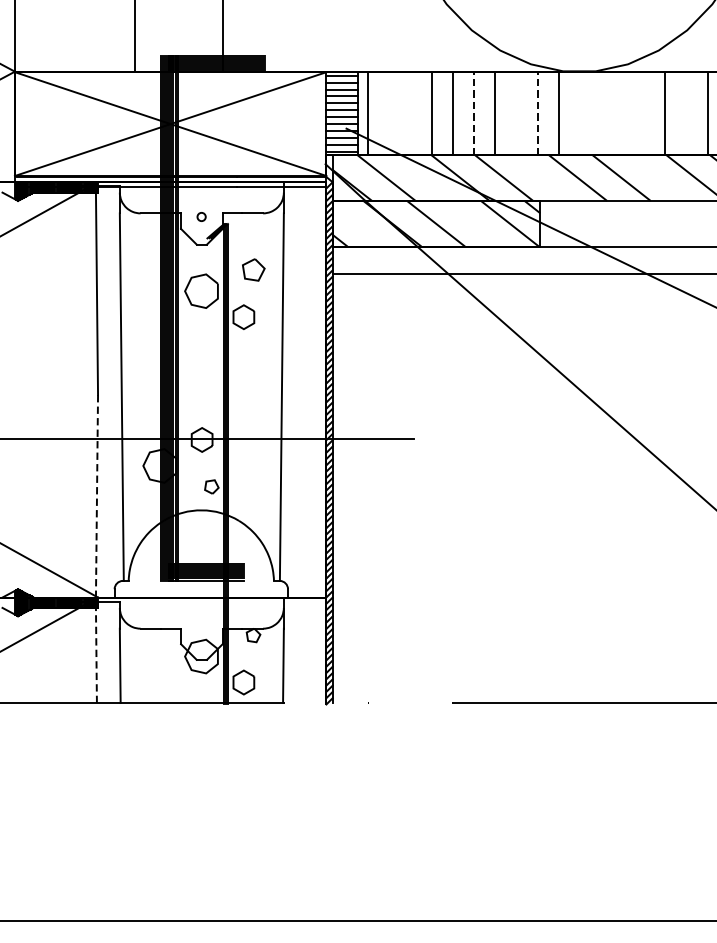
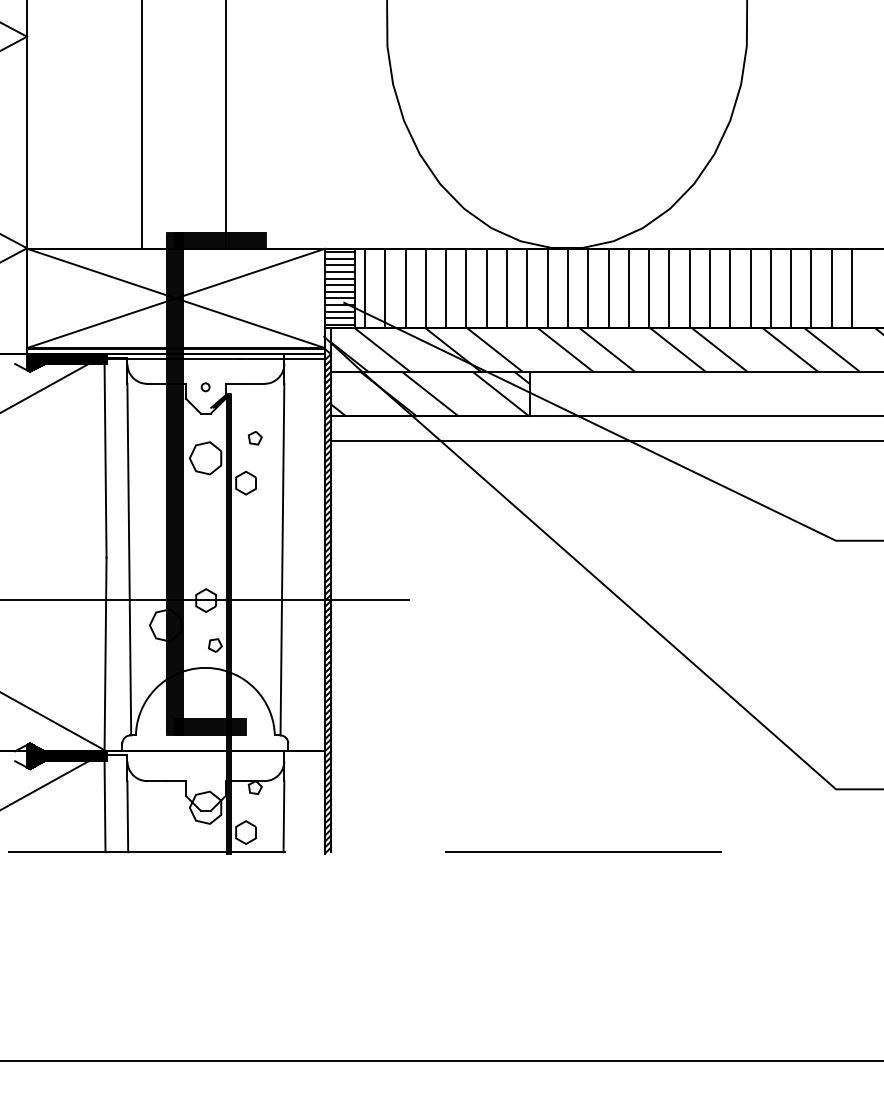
line: (389, 113) -> (385, 288), added
line: (410, 113) -> (405, 288), added
line: (474, 113) -> (466, 288), dashed -> solid
line: (517, 113) -> (507, 288), added
line: (538, 113) -> (527, 288), dashed -> solid
line: (579, 113) -> (567, 288), added
line: (601, 113) -> (588, 288), added
line: (622, 113) -> (608, 288), added
line: (643, 113) -> (628, 288), added
line: (686, 113) -> (669, 288), added
part: (252, 270) -> (254, 438), size x0.62
line: (96, 496) -> (105, 654), dashed -> solid
line: (96, 655) -> (105, 806), dashed -> solid

